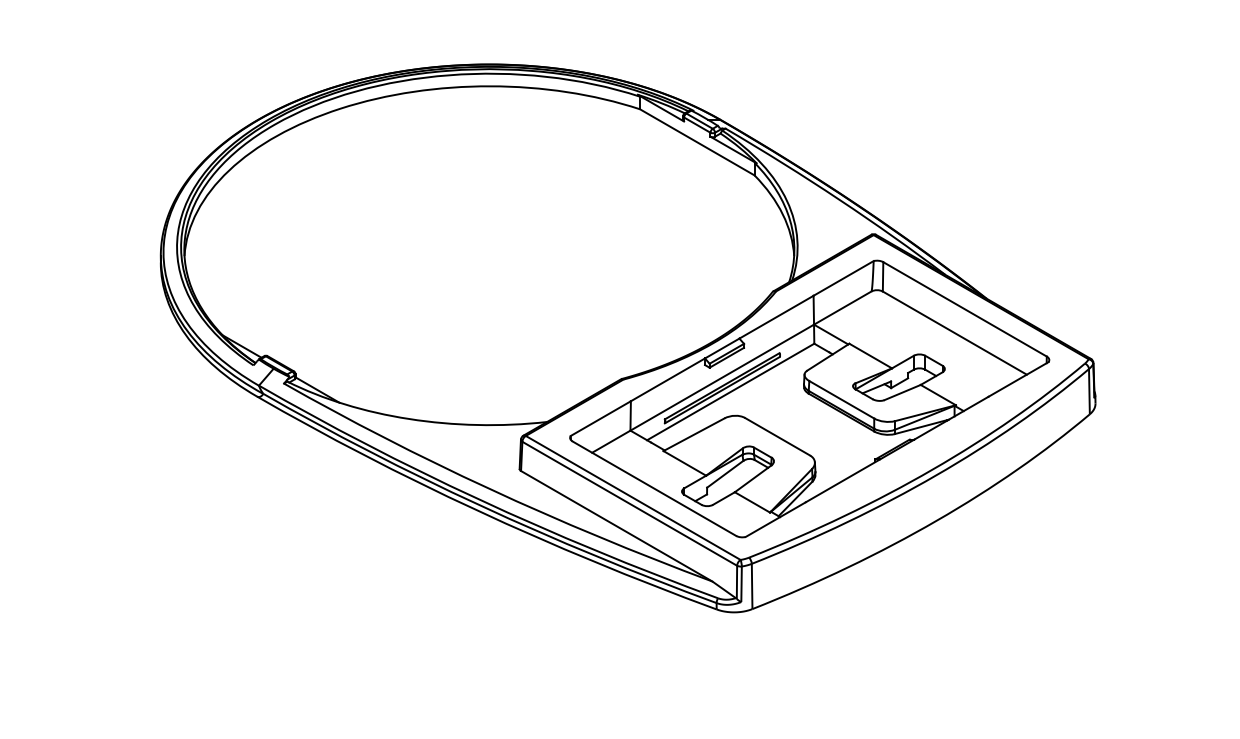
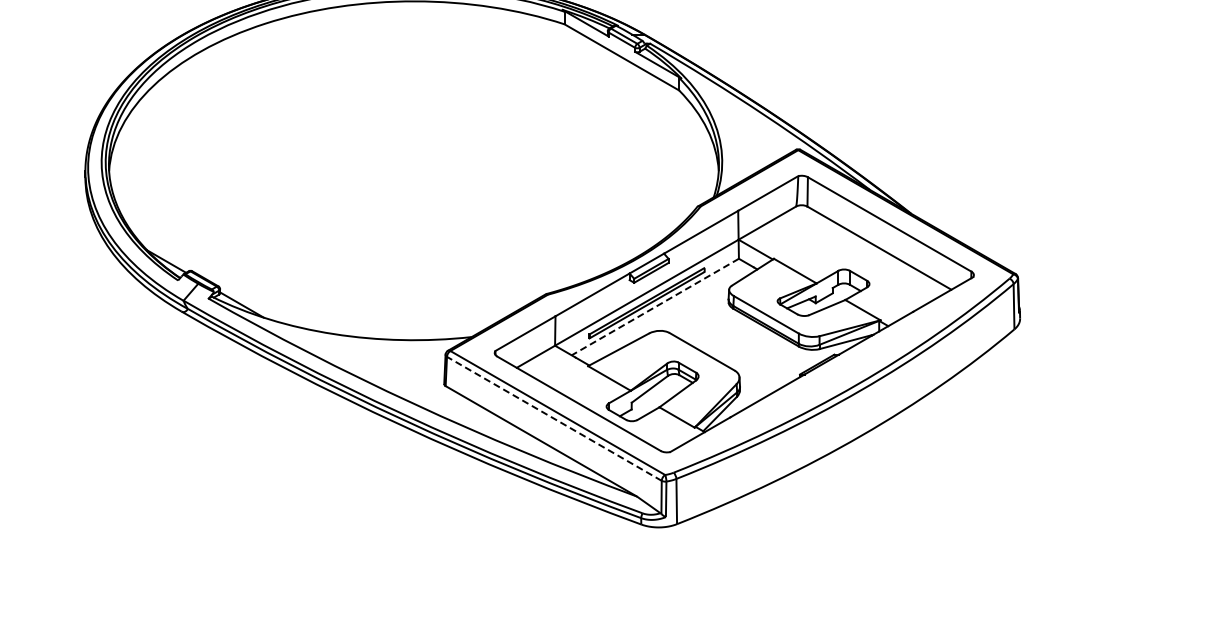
line: (730, 391) -> (655, 306), solid -> dashed
line: (629, 503) -> (554, 418), solid -> dashed

